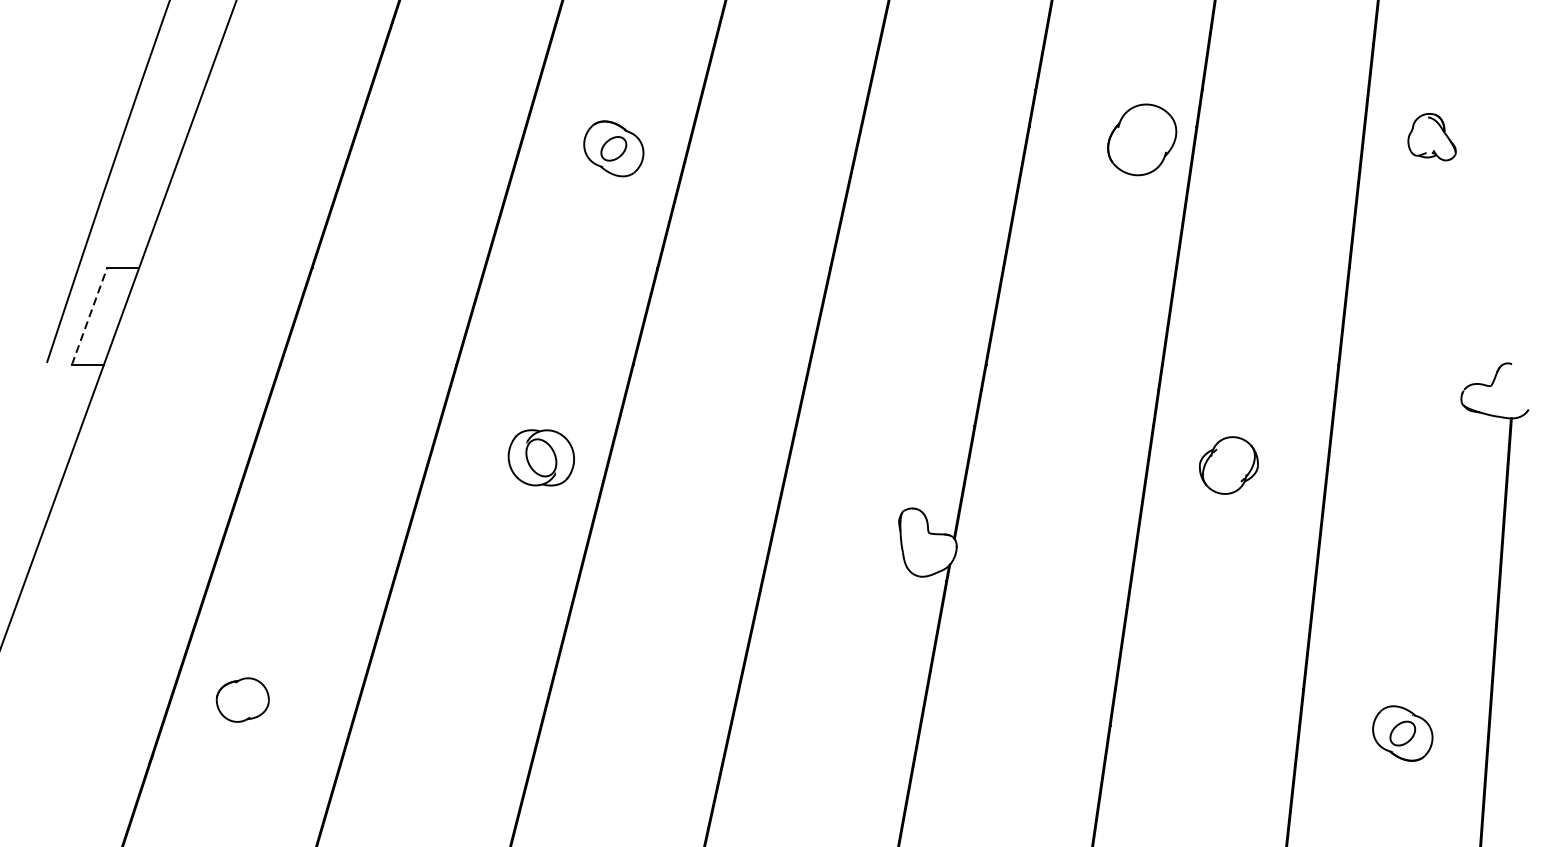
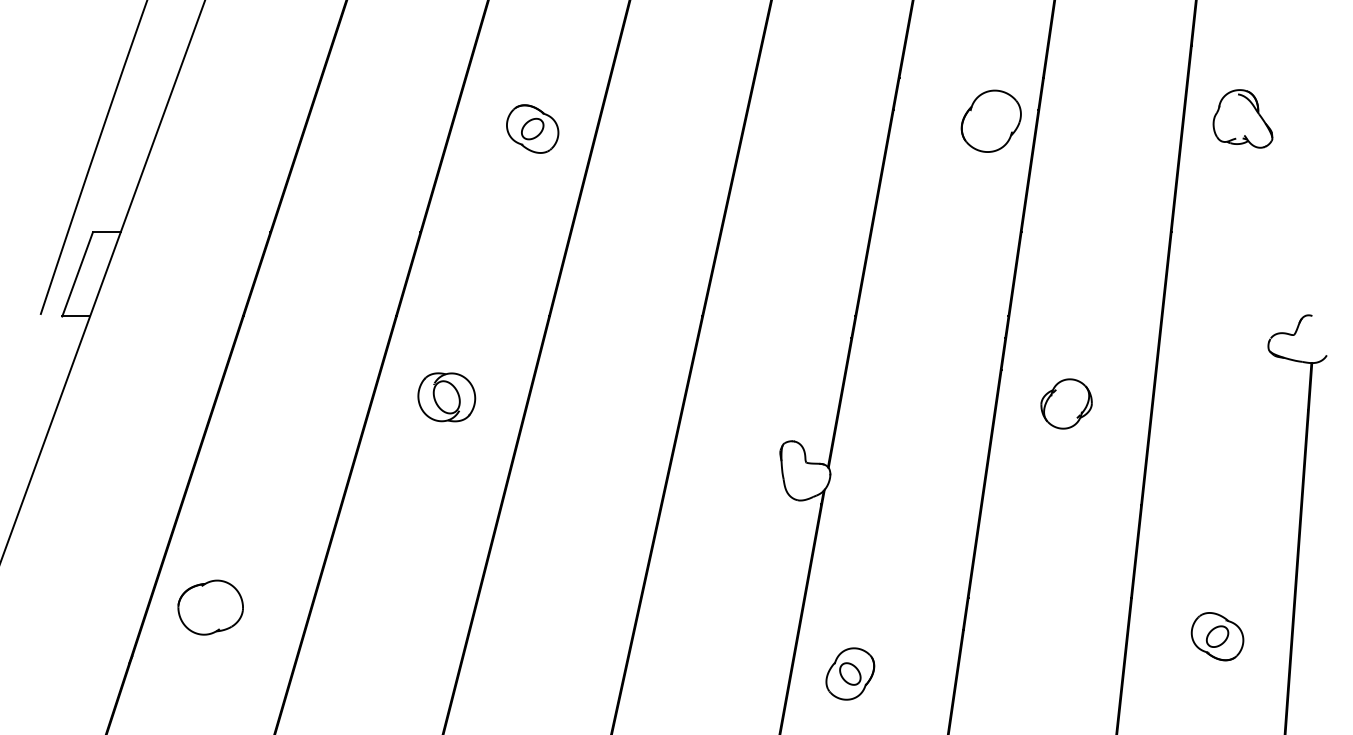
part: (1431, 136) -> (1242, 118), size x1.43
line: (89, 316) -> (77, 274), dashed -> solid
part: (541, 458) -> (446, 397), moved
part: (242, 699) -> (210, 607), size x1.43
part: (979, 776) -> (850, 673), added

